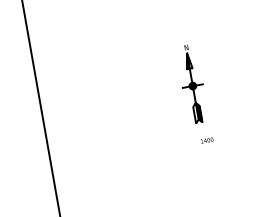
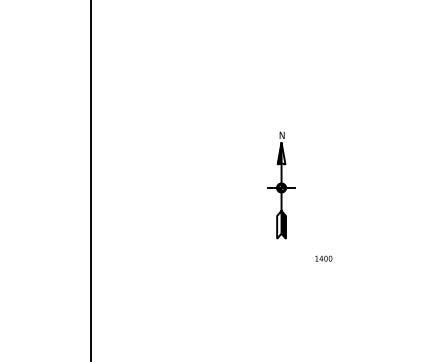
part: (192, 84) -> (281, 185), moved
text: (206, 140) -> (323, 258), moved

